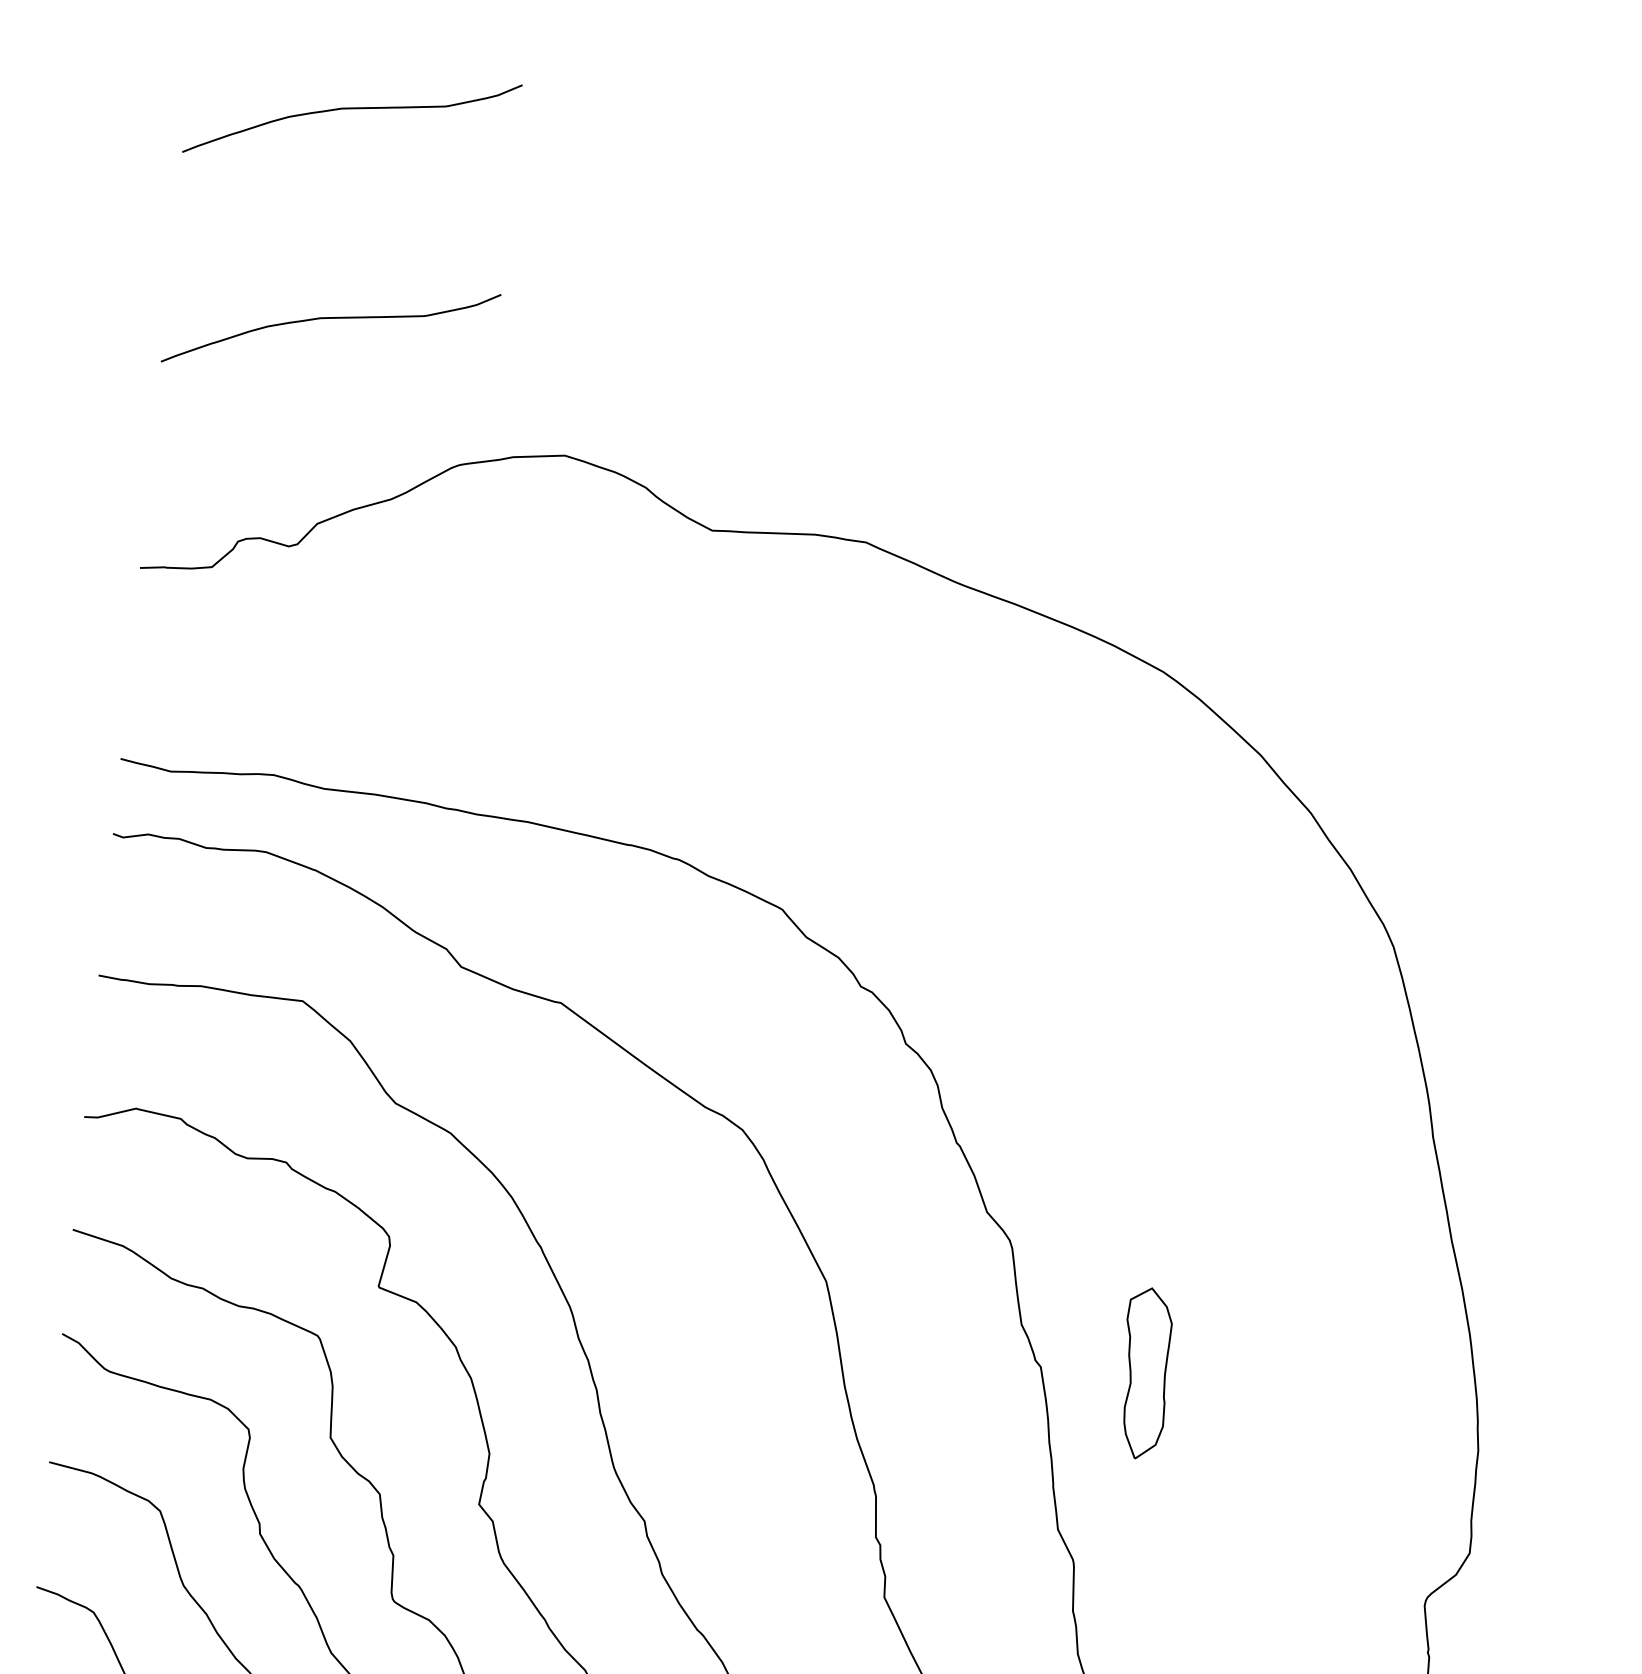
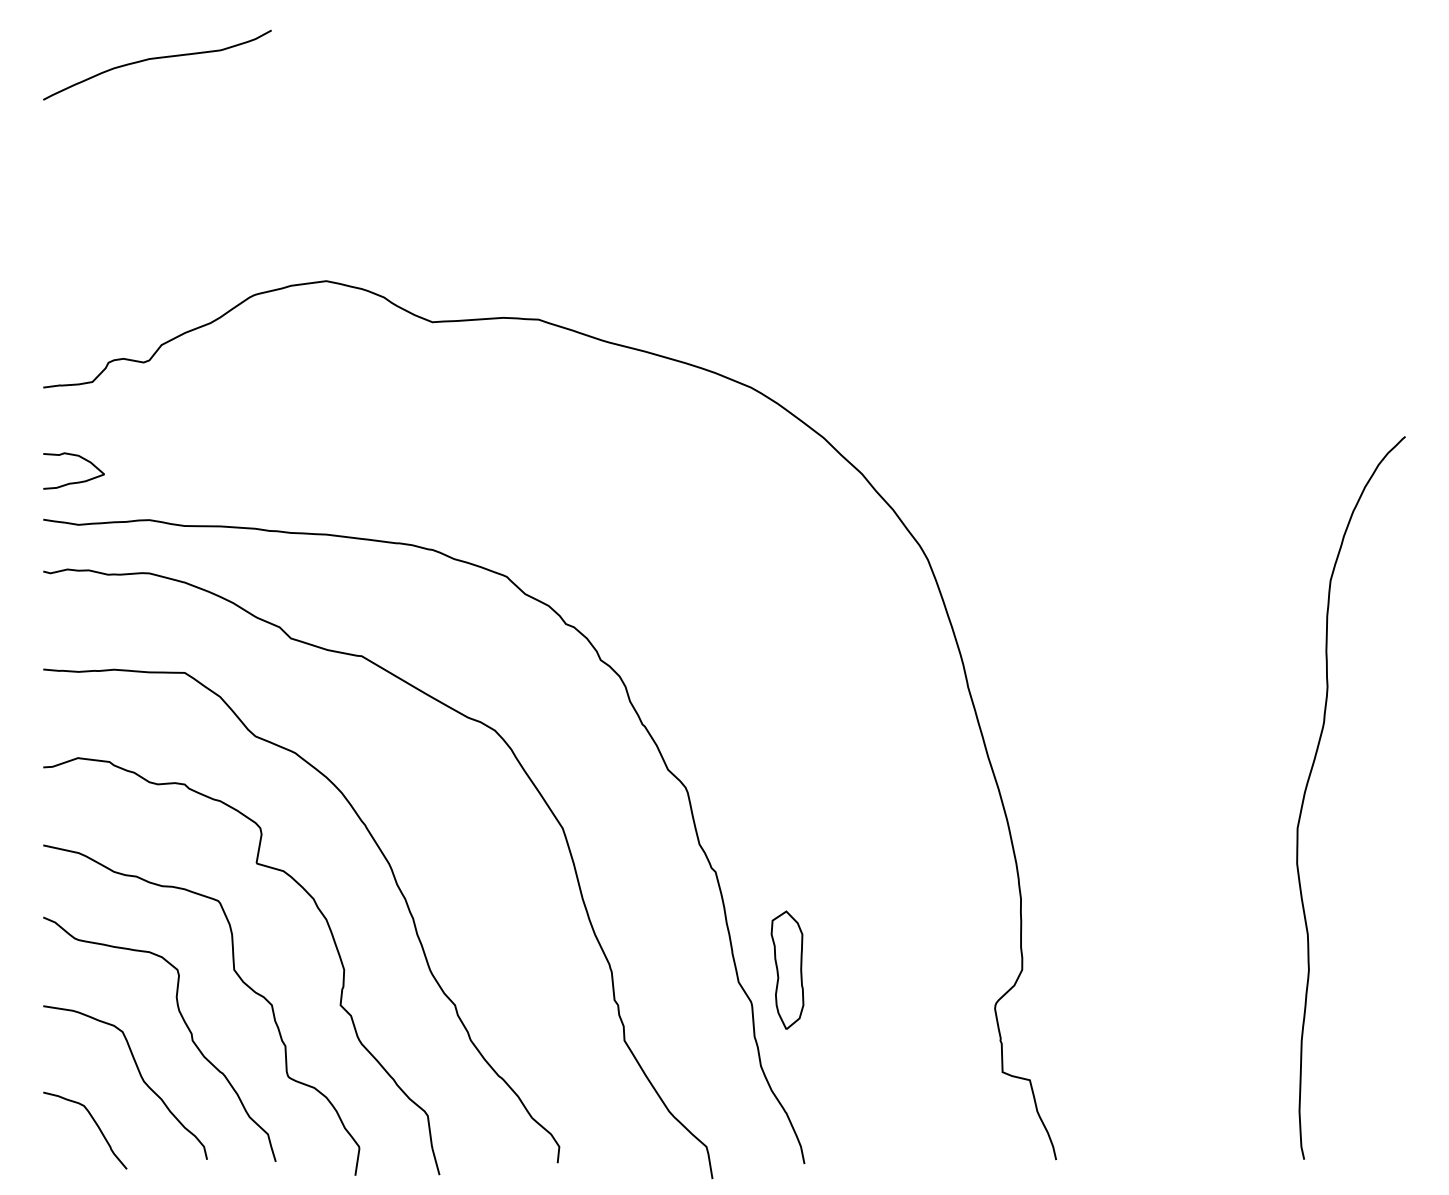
curve: (330, 319) -> (156, 204), removed
curve: (175, 708) -> (77, 481), added
part: (1145, 1372) -> (787, 969), moved

